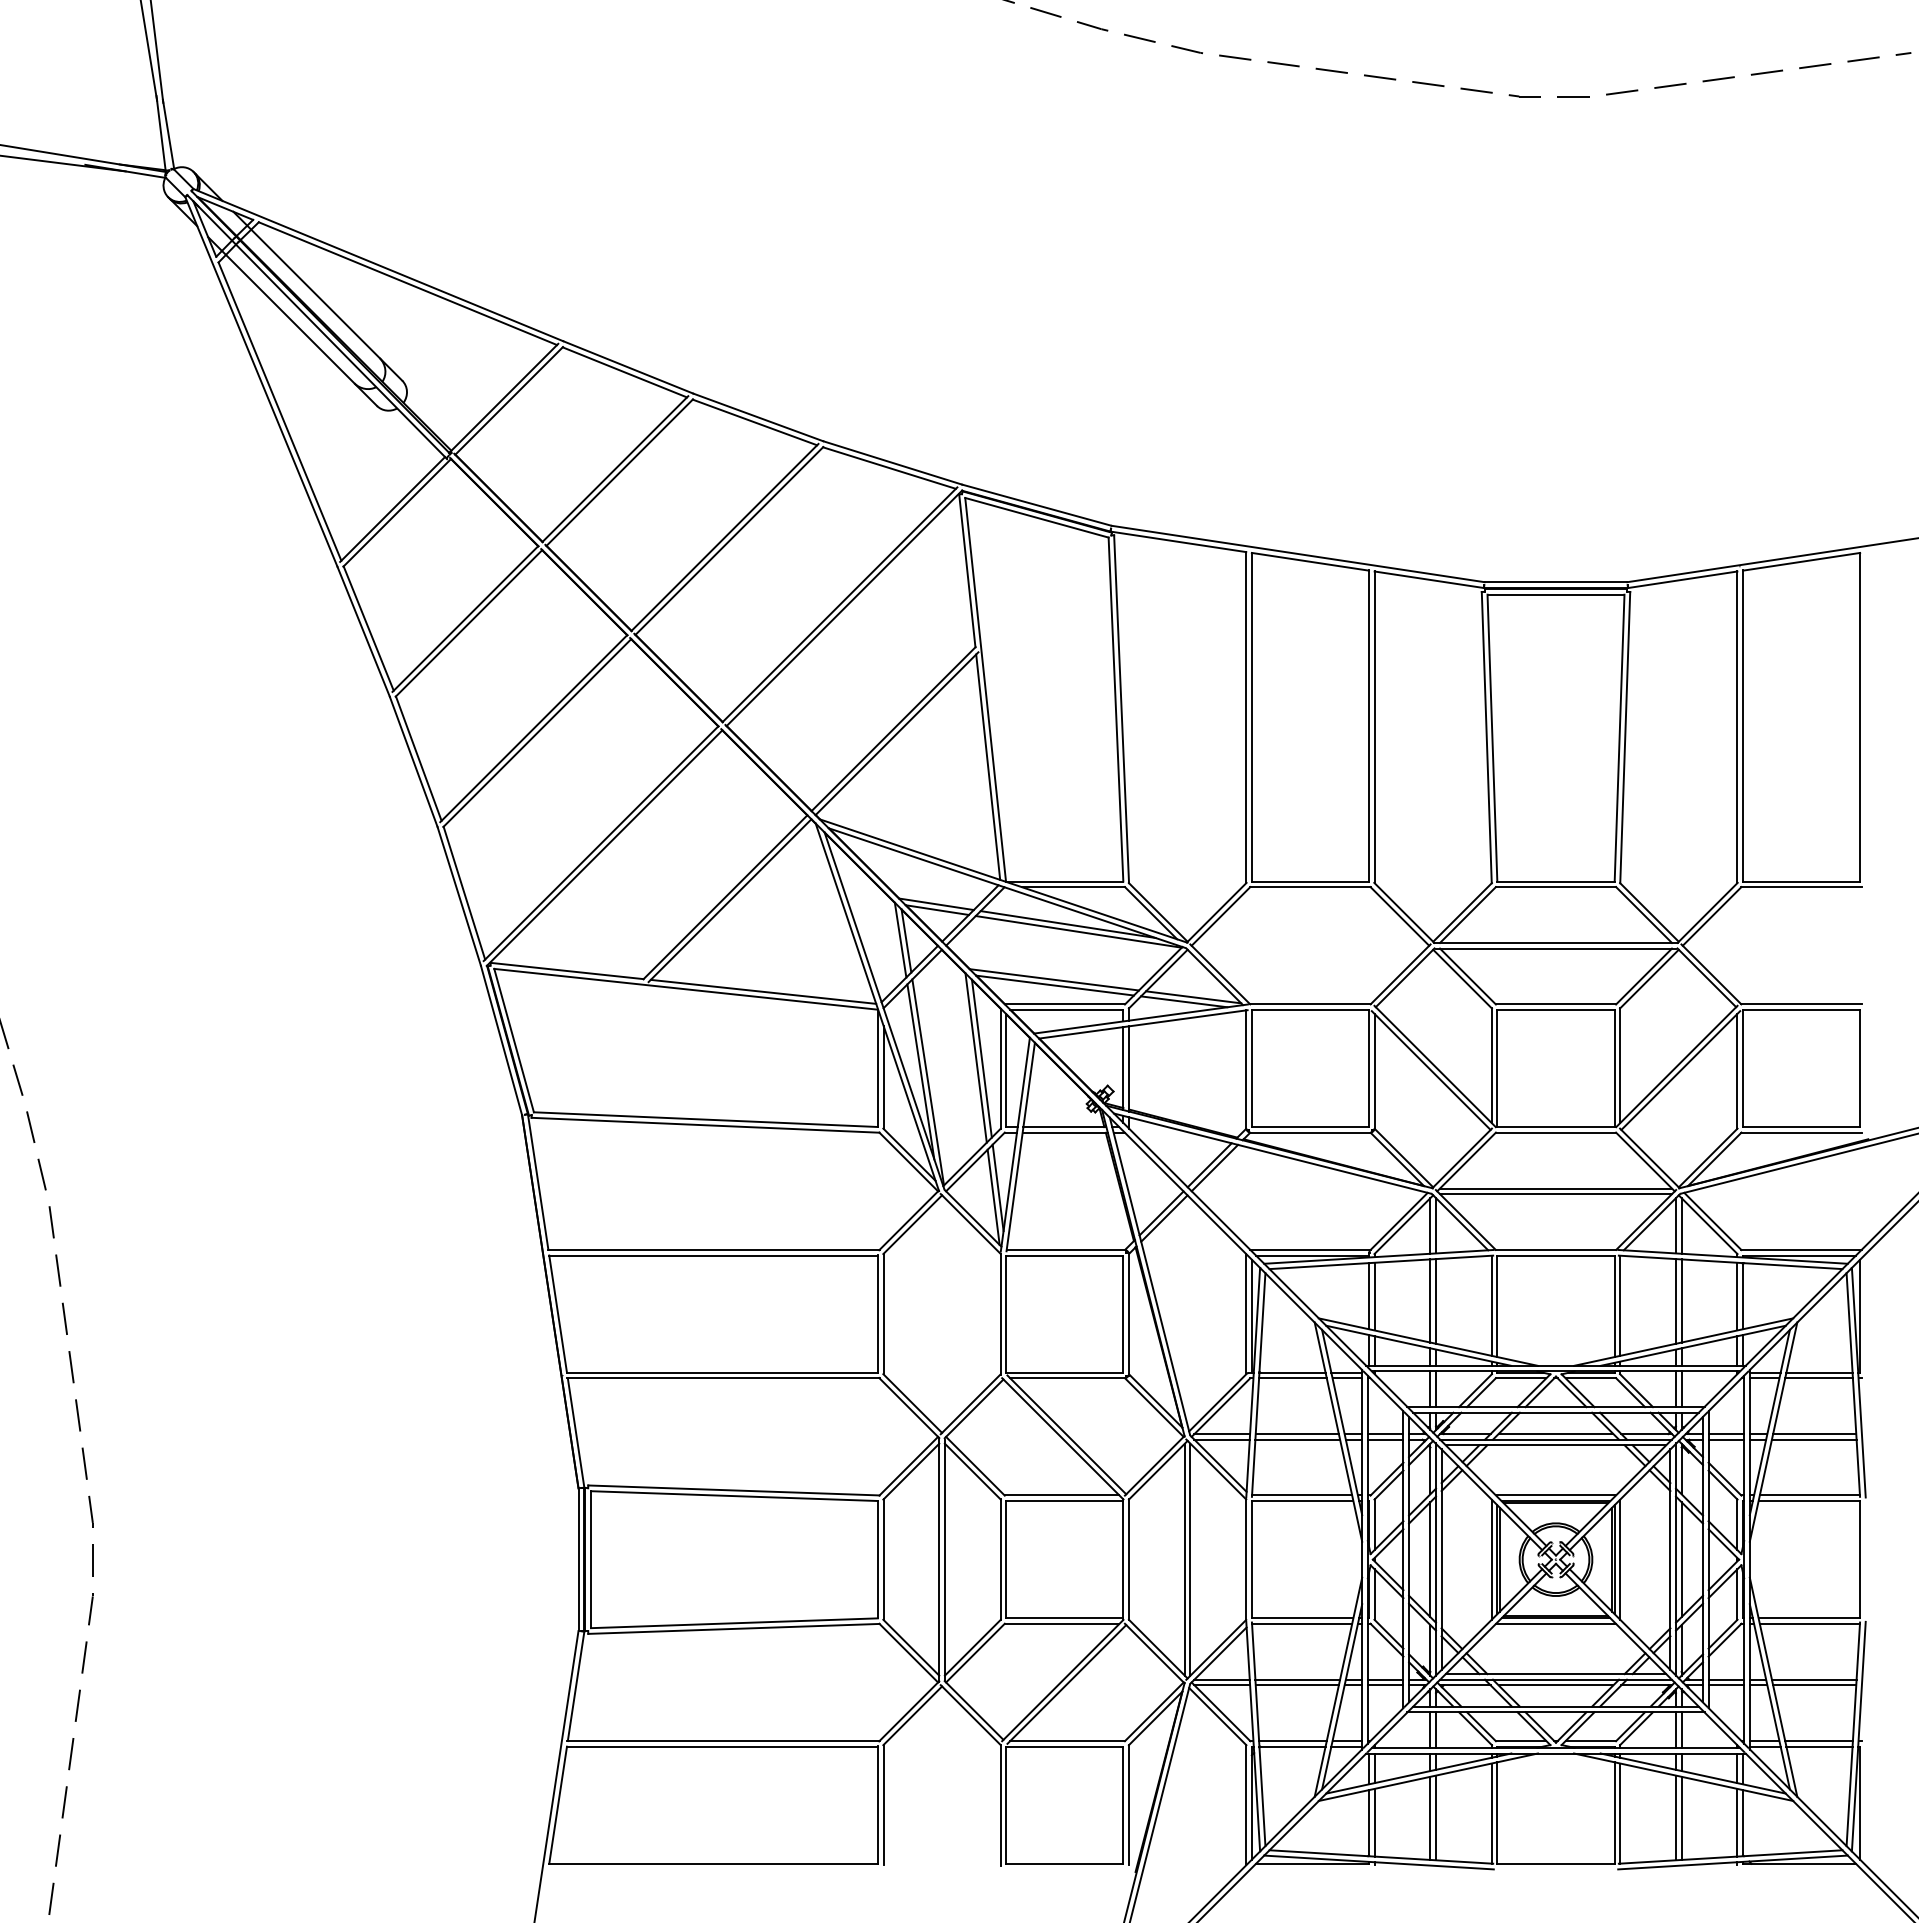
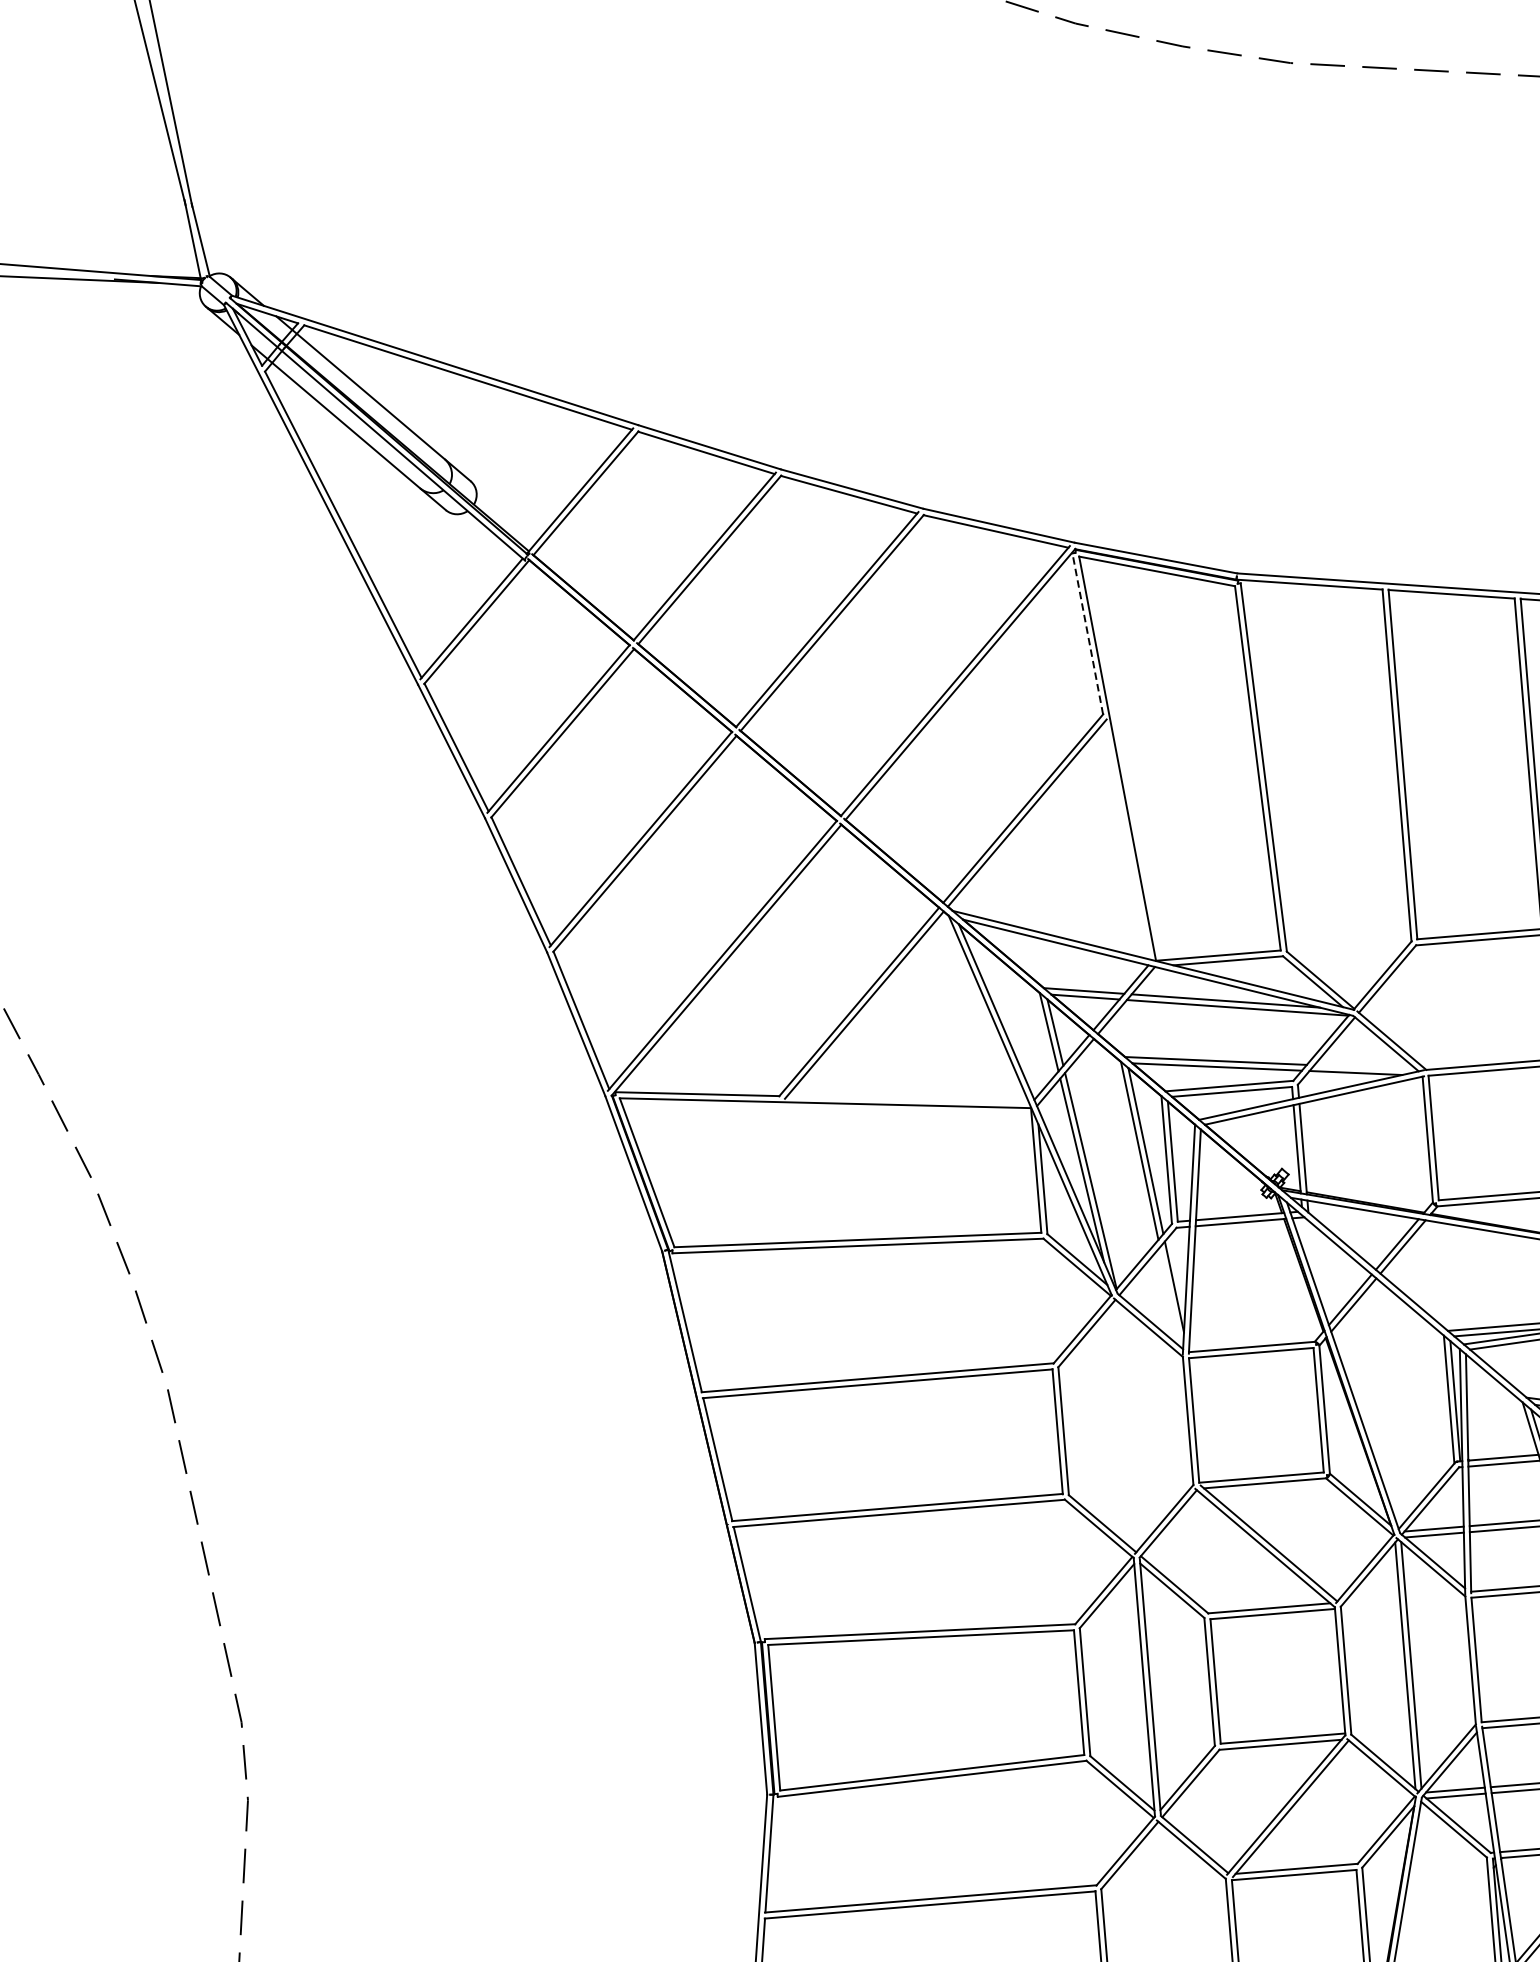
line: (967, 570) -> (1087, 633), solid -> dashed
line: (988, 766) -> (1127, 839), removed
line: (763, 991) -> (907, 1098), removed
line: (1193, 997) -> (1365, 1067), removed
line: (993, 1196) -> (1170, 1296), removed

